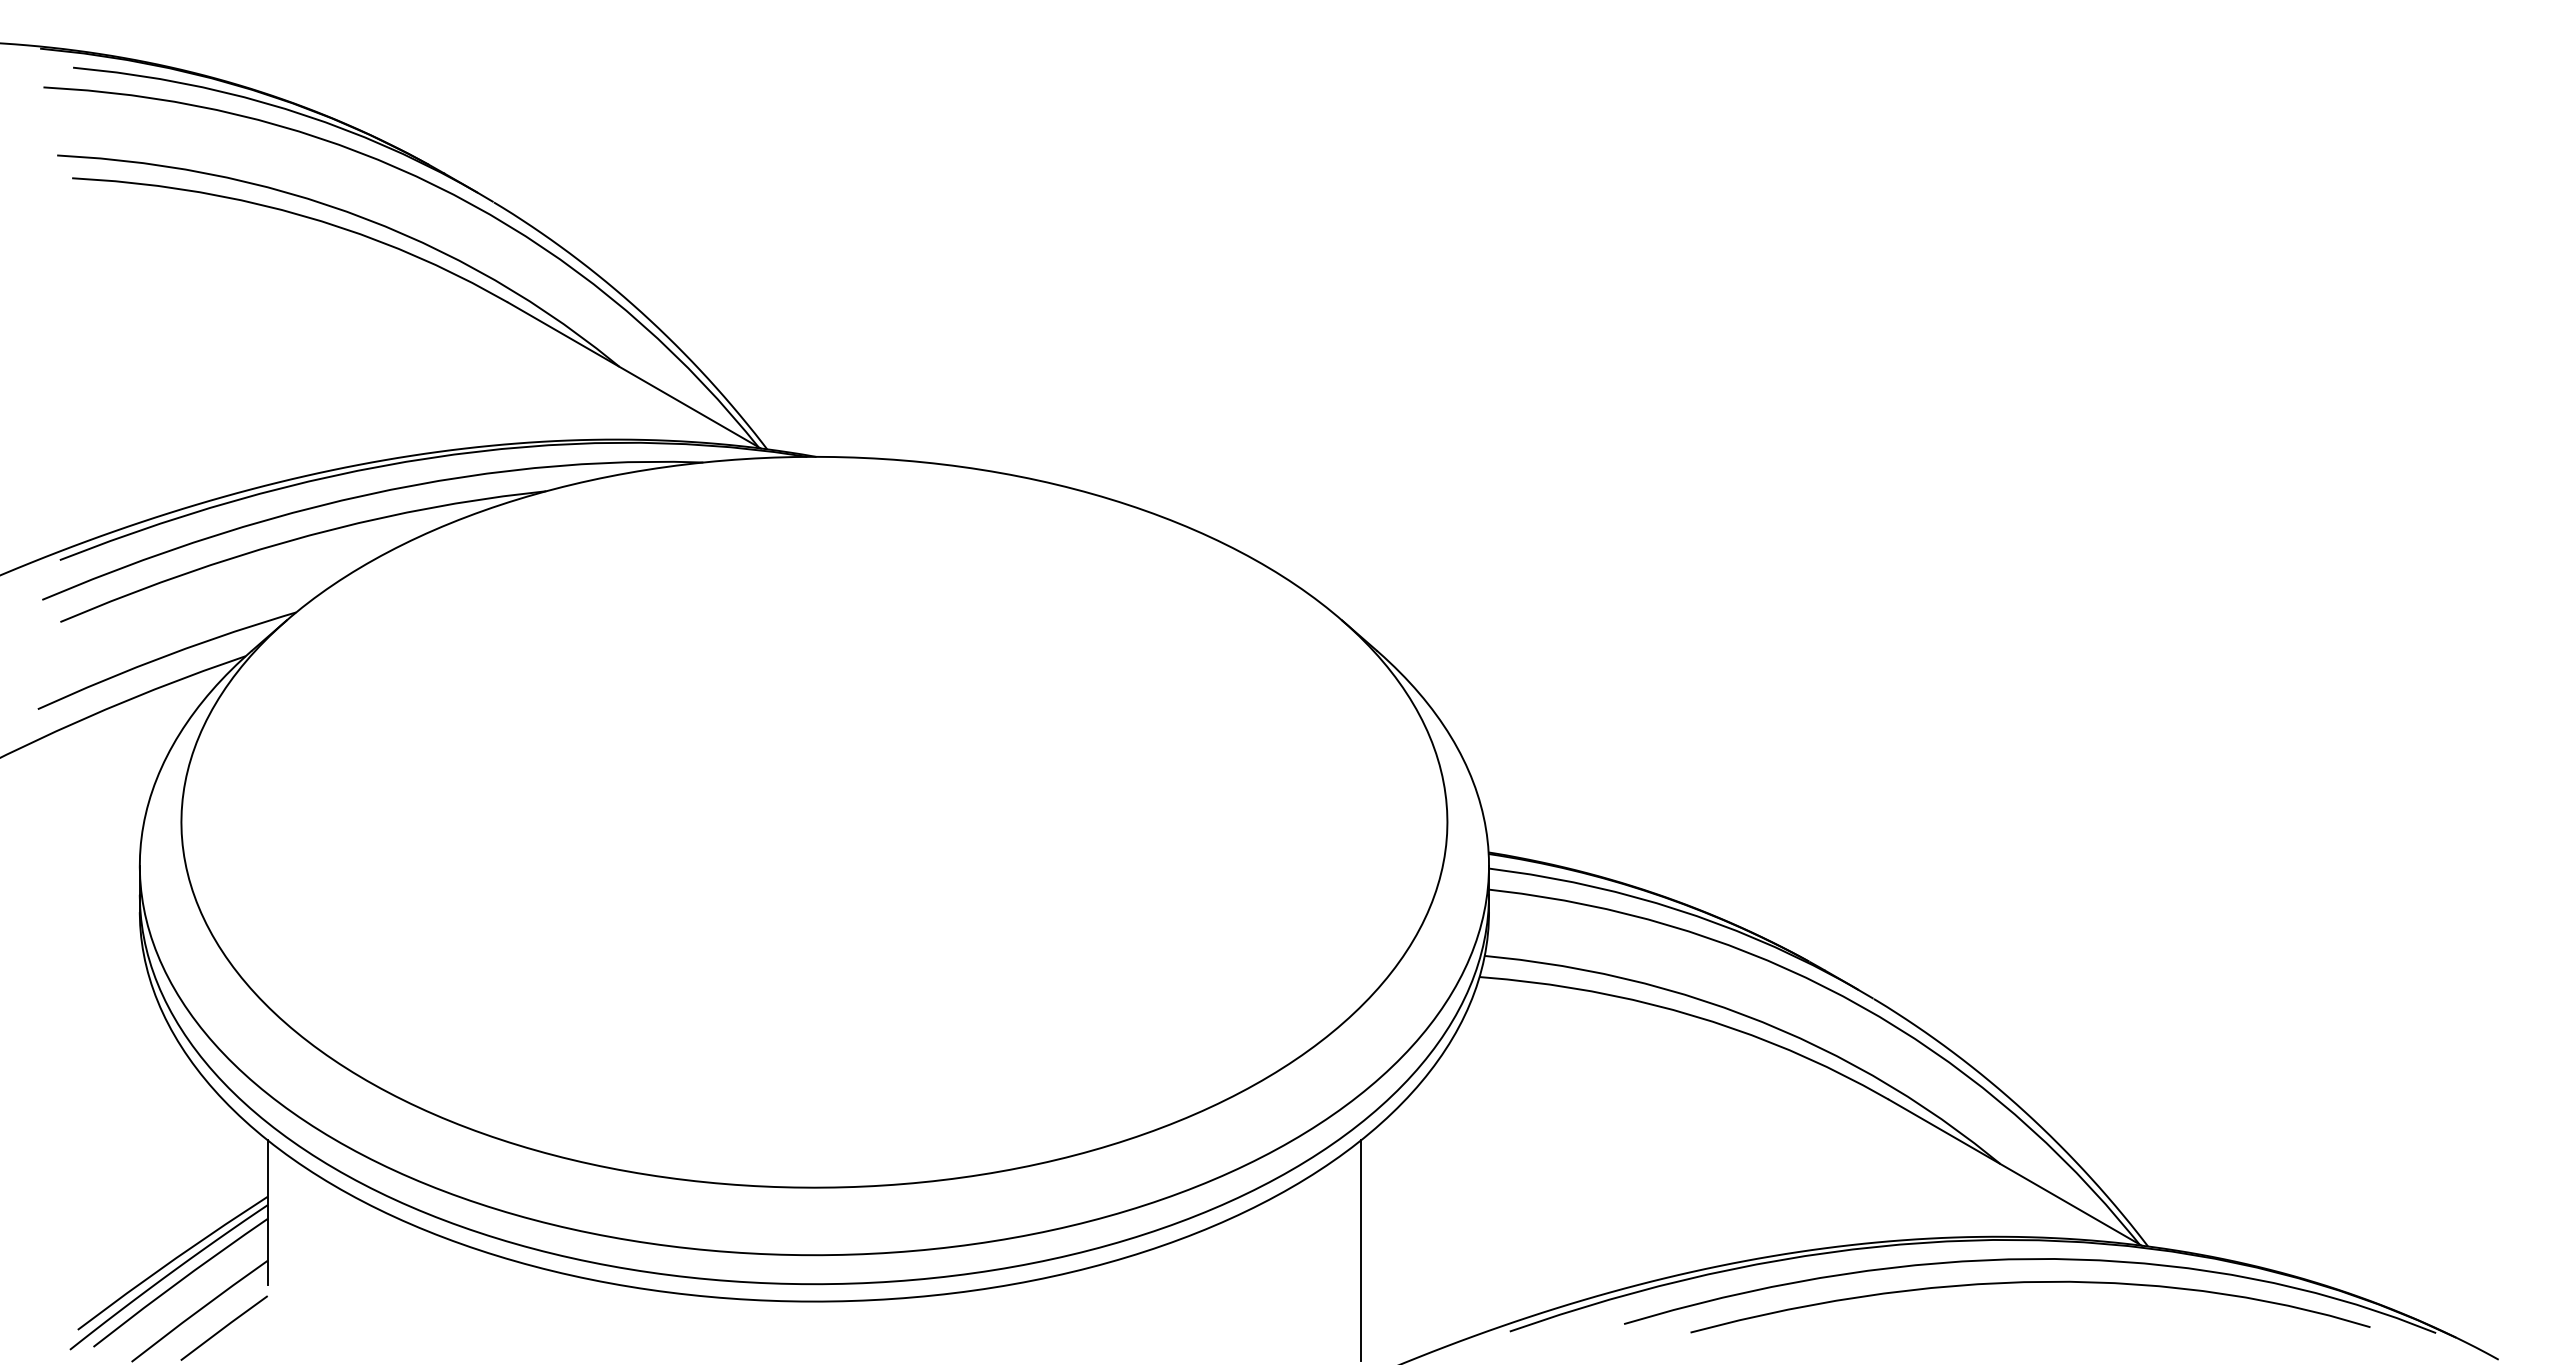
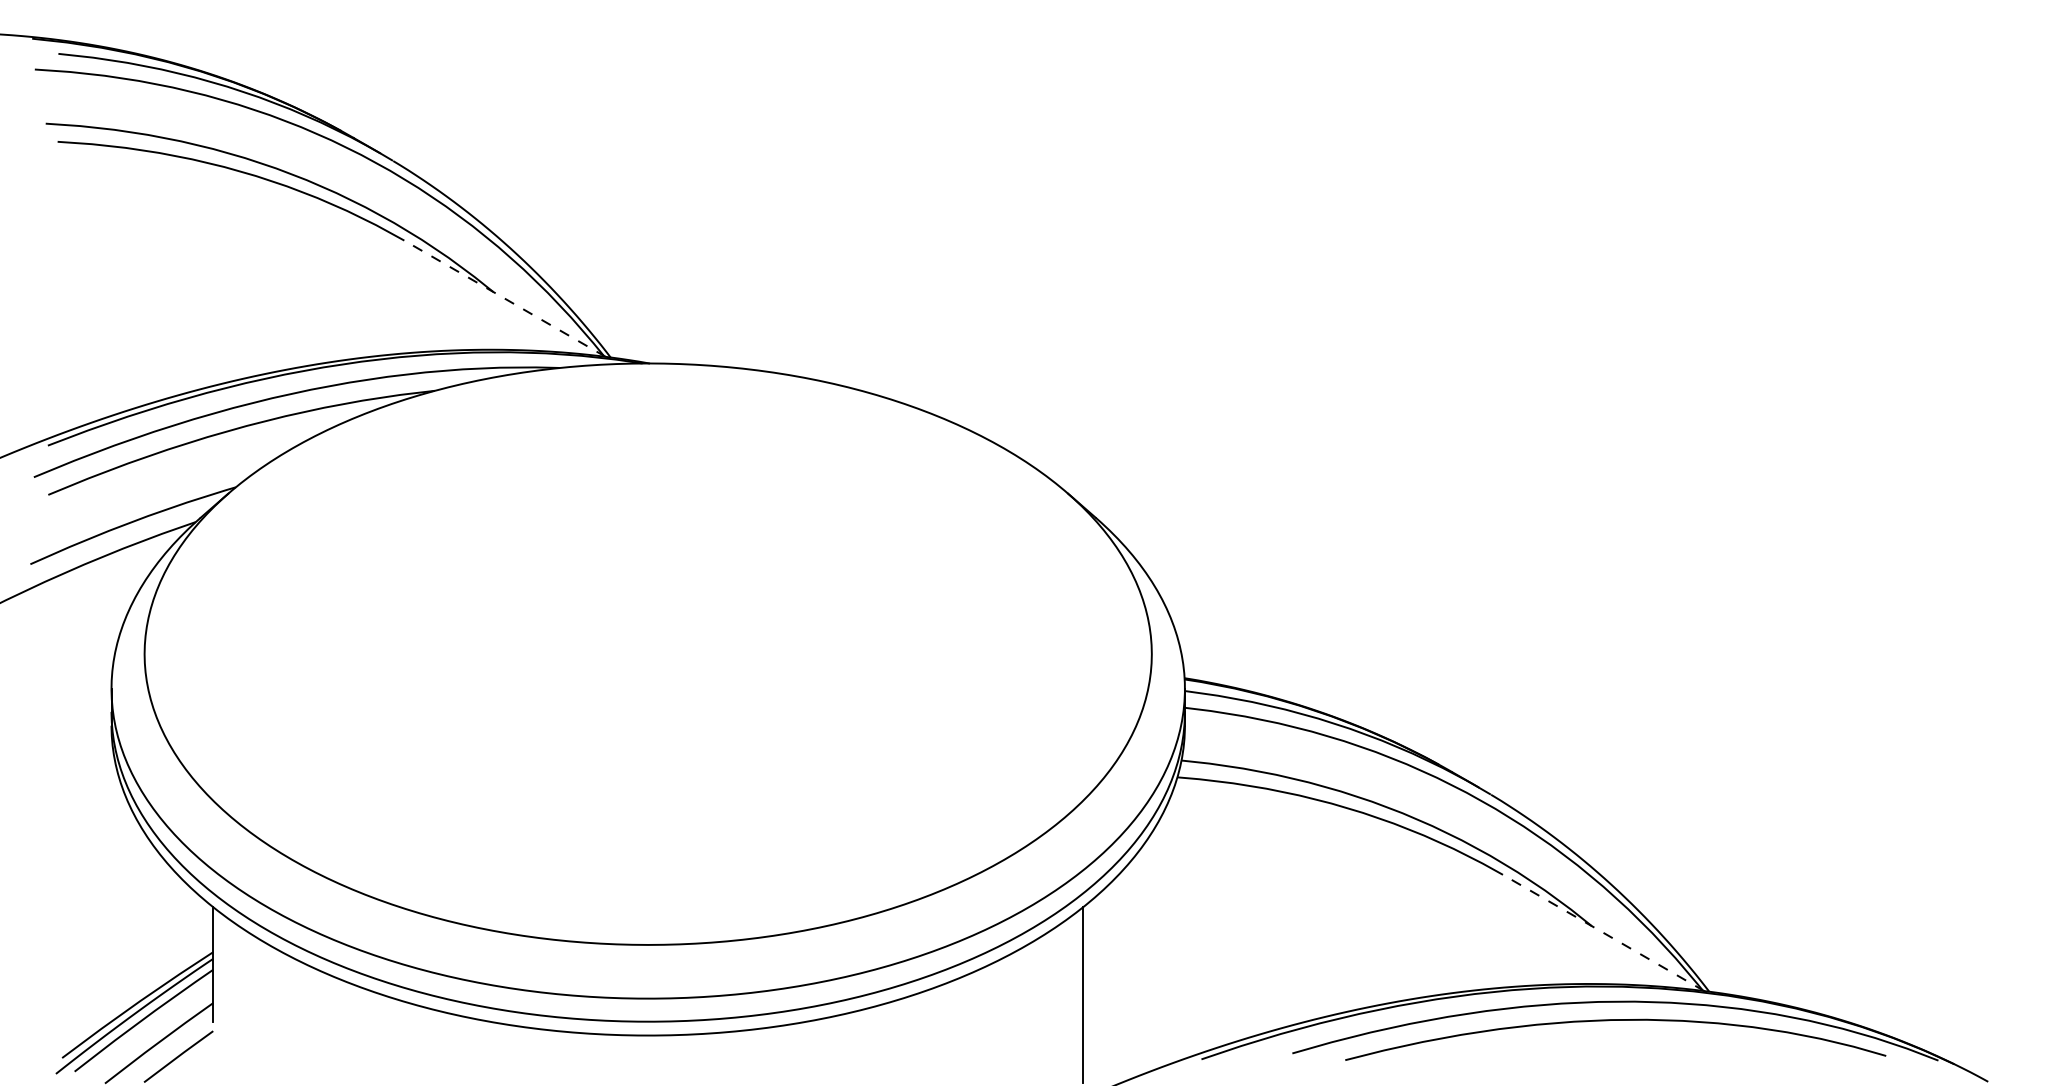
line: (634, 375) -> (505, 298), solid -> dashed
line: (2014, 1172) -> (1603, 932), solid -> dashed

